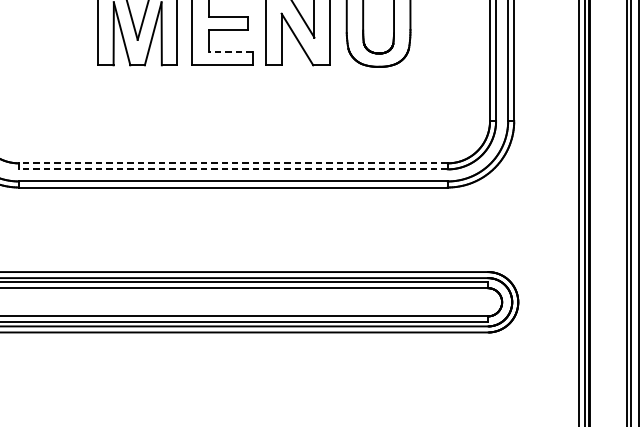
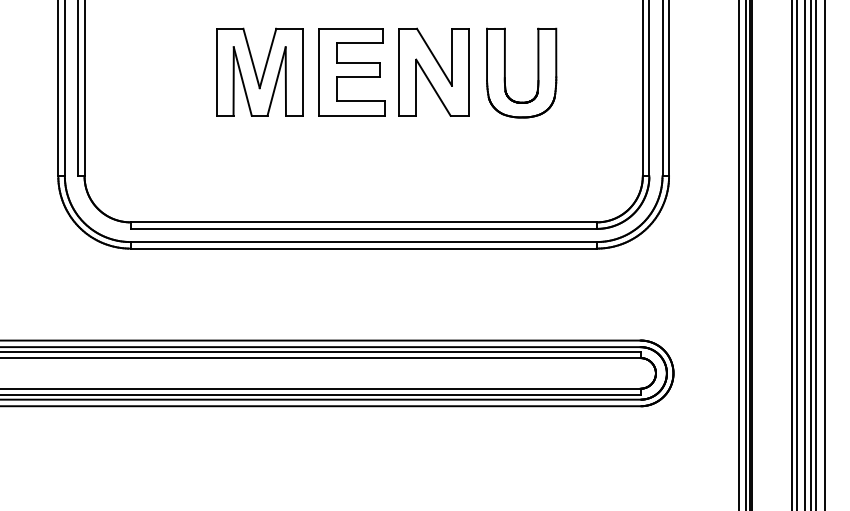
line: (230, 52) -> (360, 101), dashed -> solid
line: (233, 163) -> (363, 222), dashed -> solid
line: (233, 168) -> (363, 228), dashed -> solid

